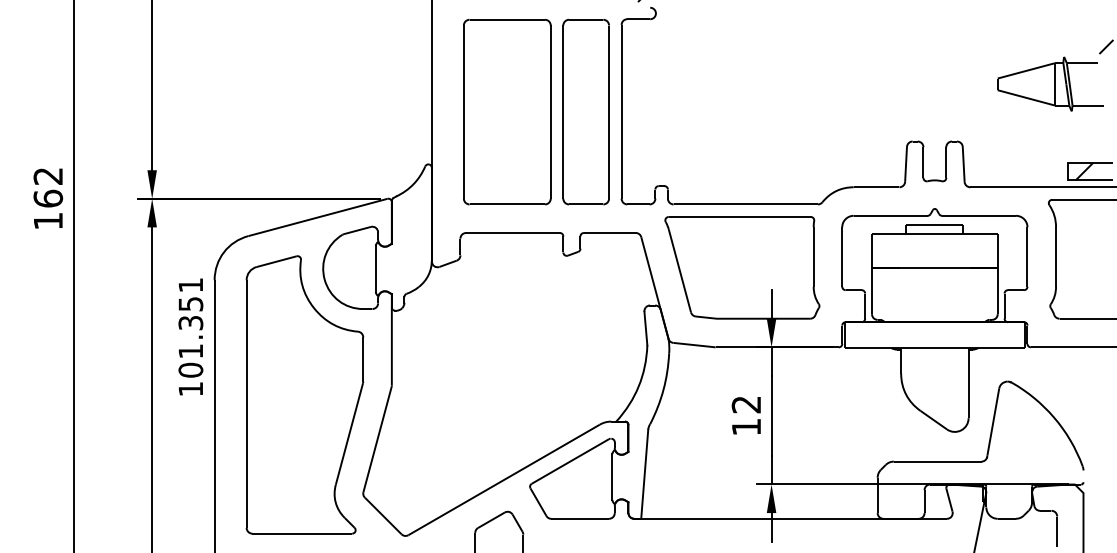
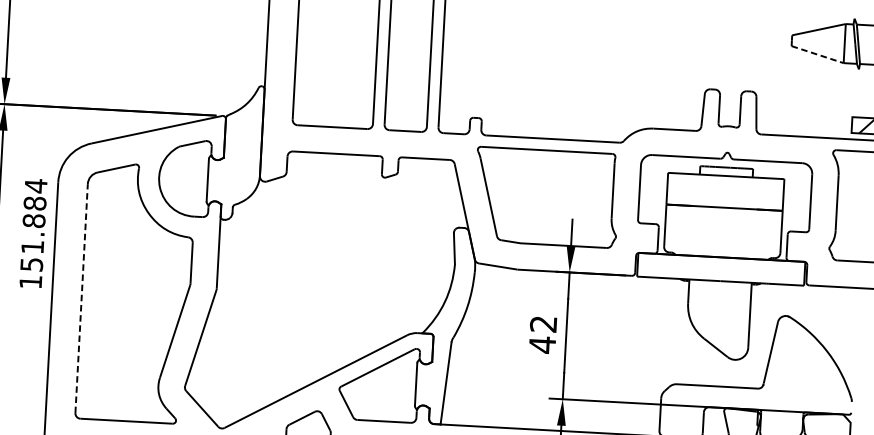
line: (1026, 97) -> (817, 54), solid -> dashed
text: (190, 327) -> (33, 225), 101.351 -> 151.884
line: (246, 404) -> (81, 299), solid -> dashed
text: (746, 426) -> (542, 344), 12 -> 42

